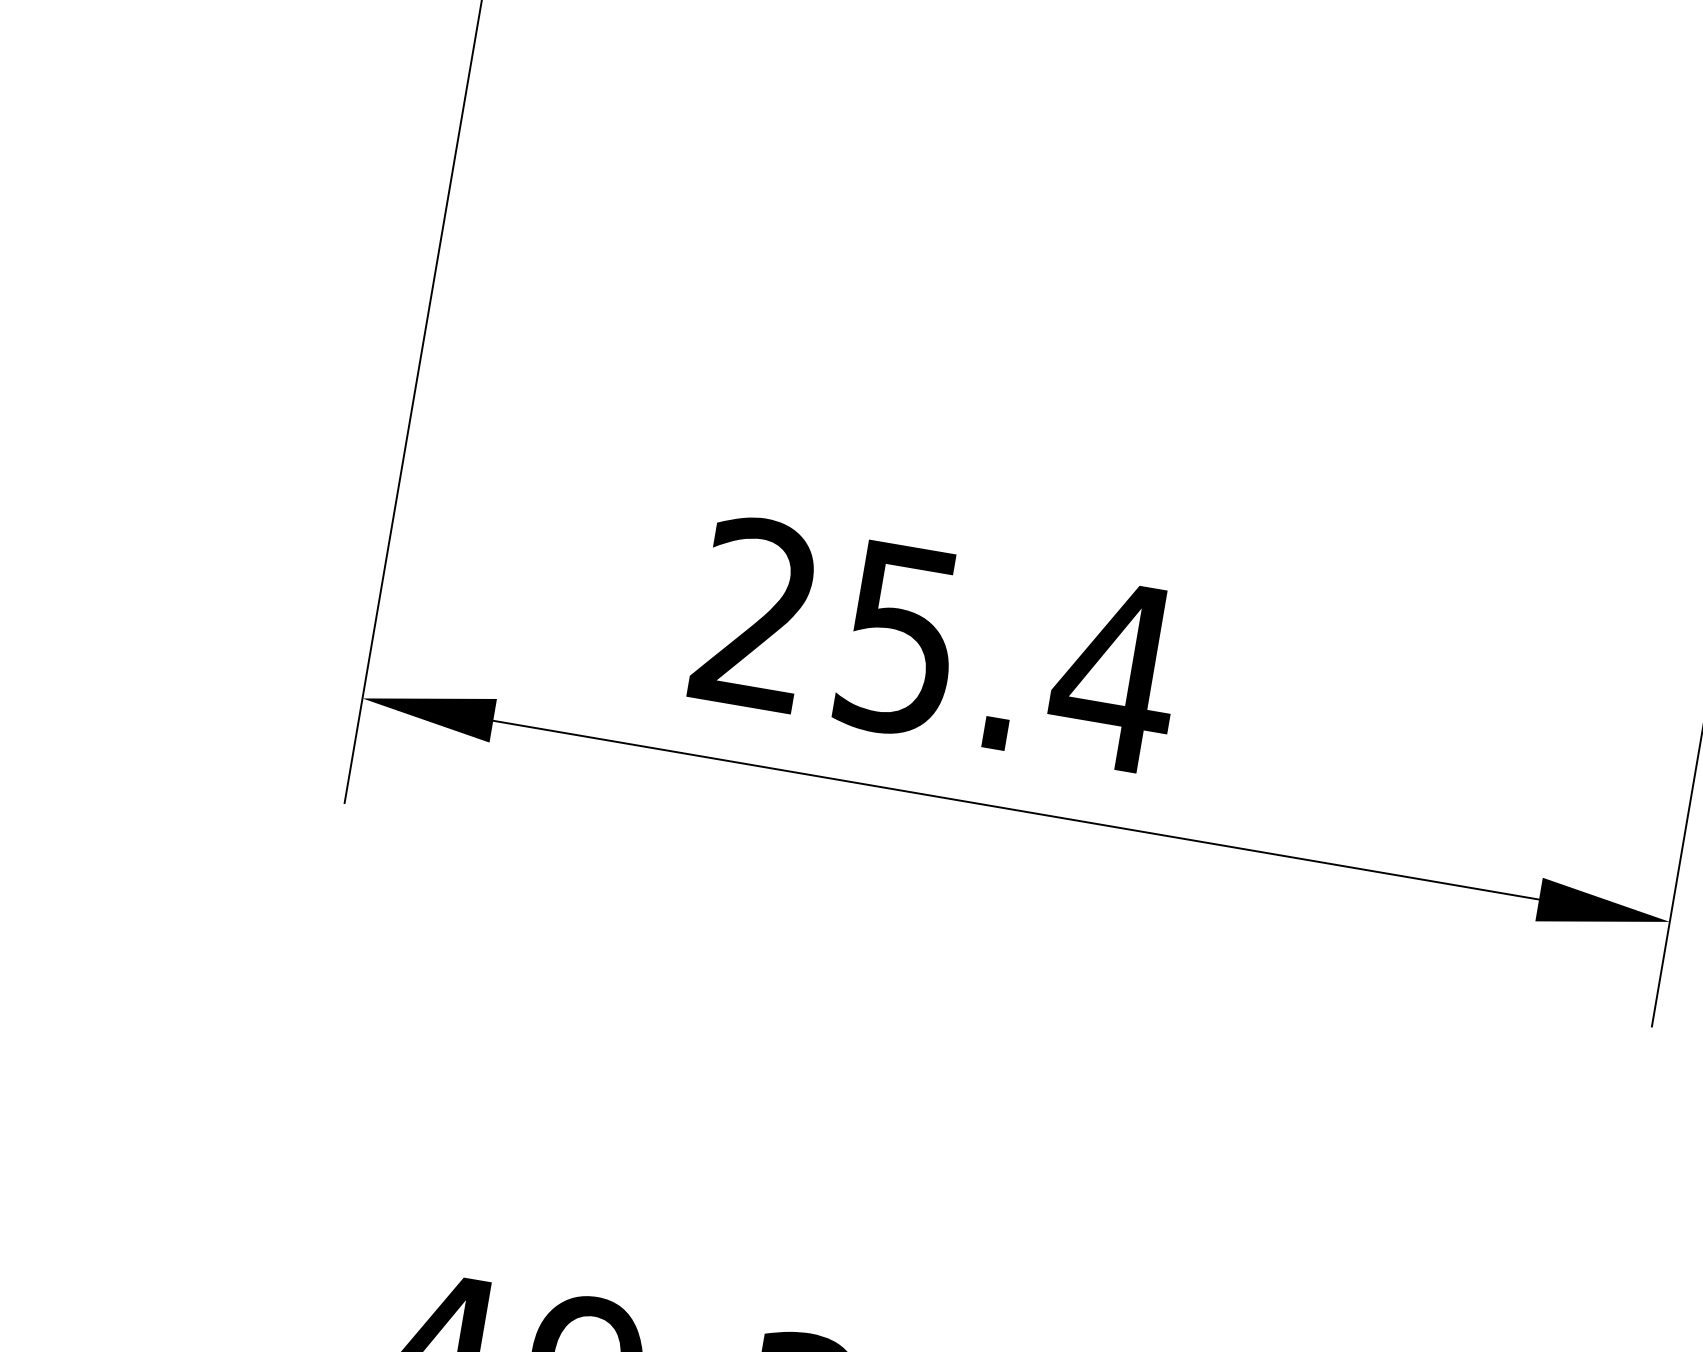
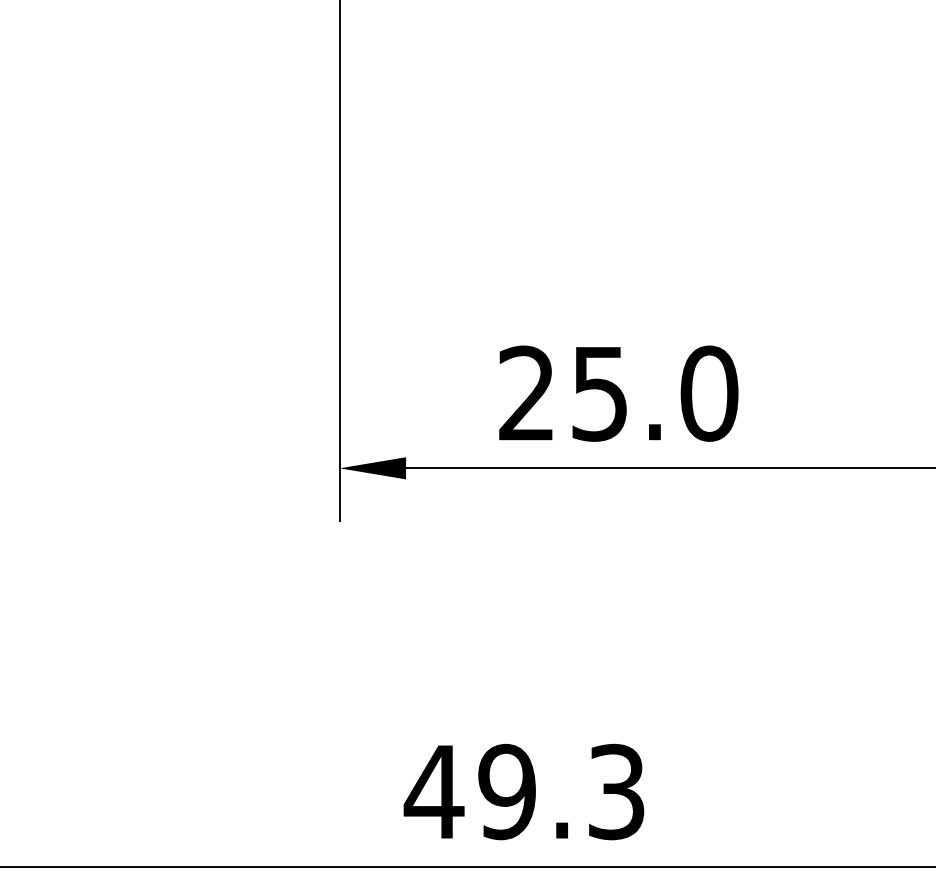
text: (1114, 675) -> (708, 393), 25.4 -> 25.0

